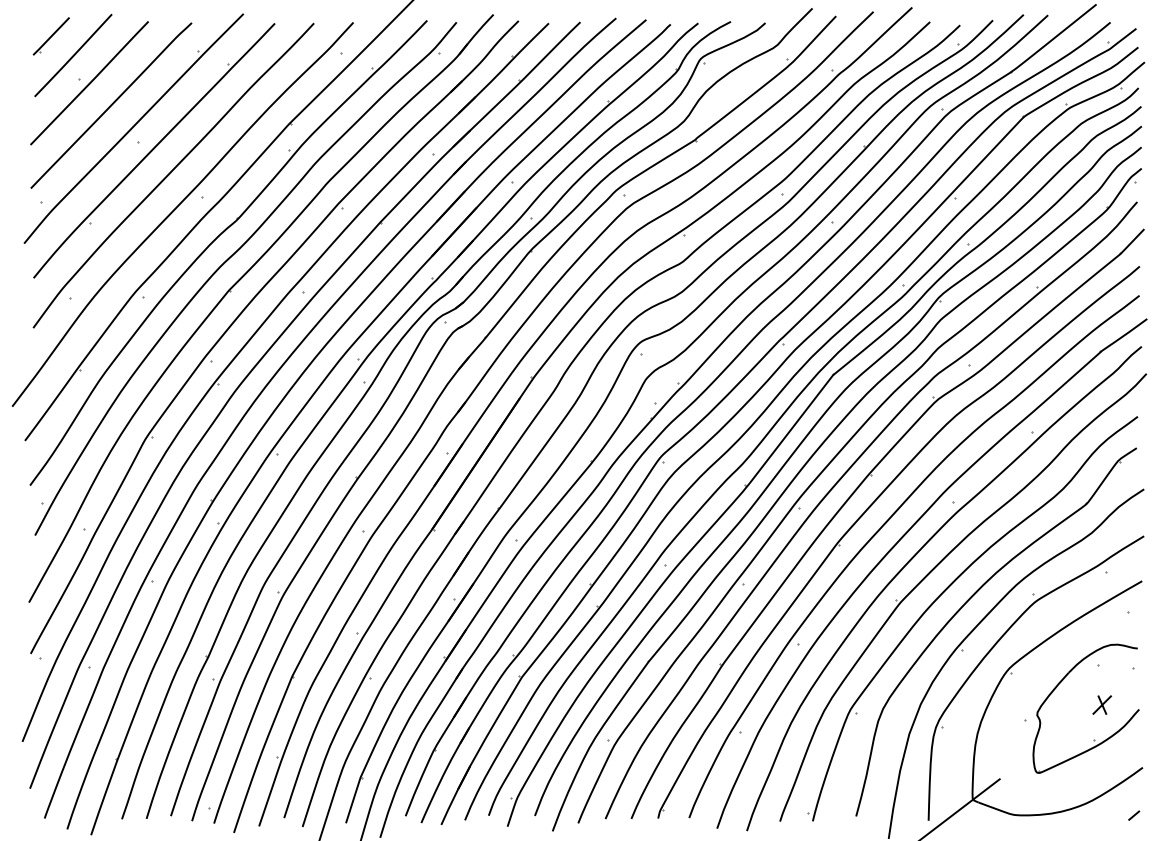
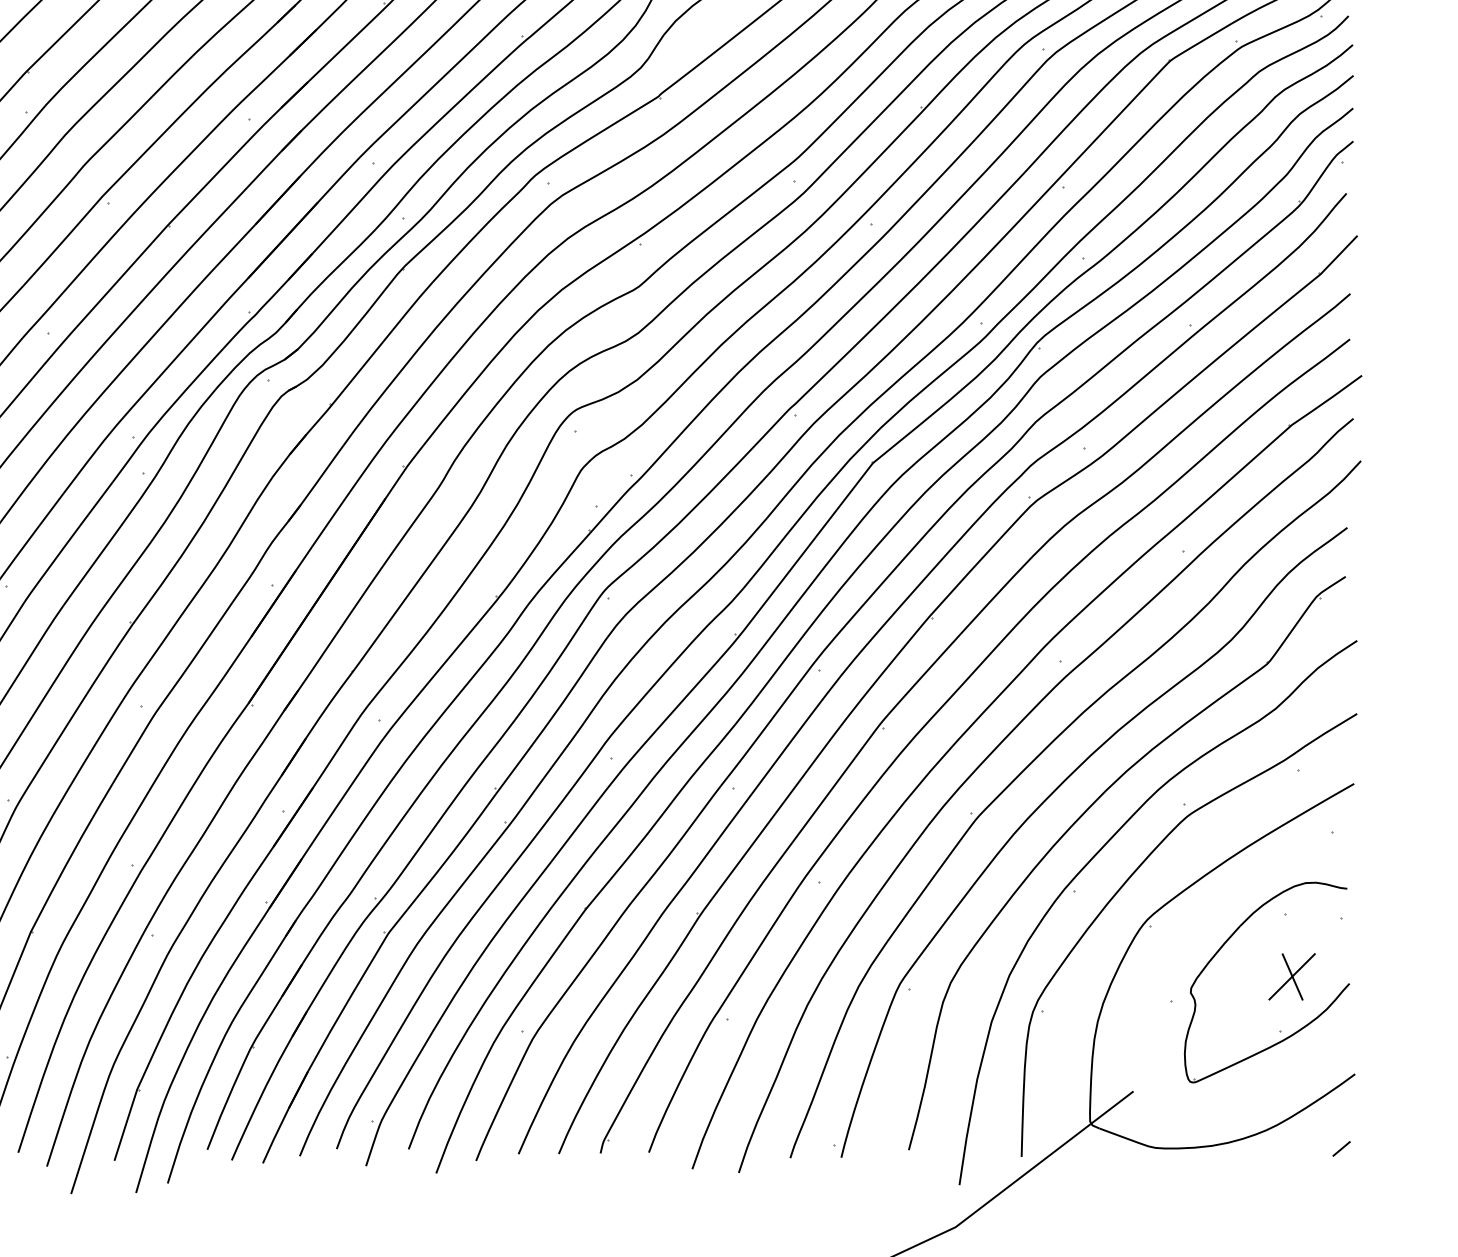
part: (1101, 704) -> (1290, 975), size x1.67

